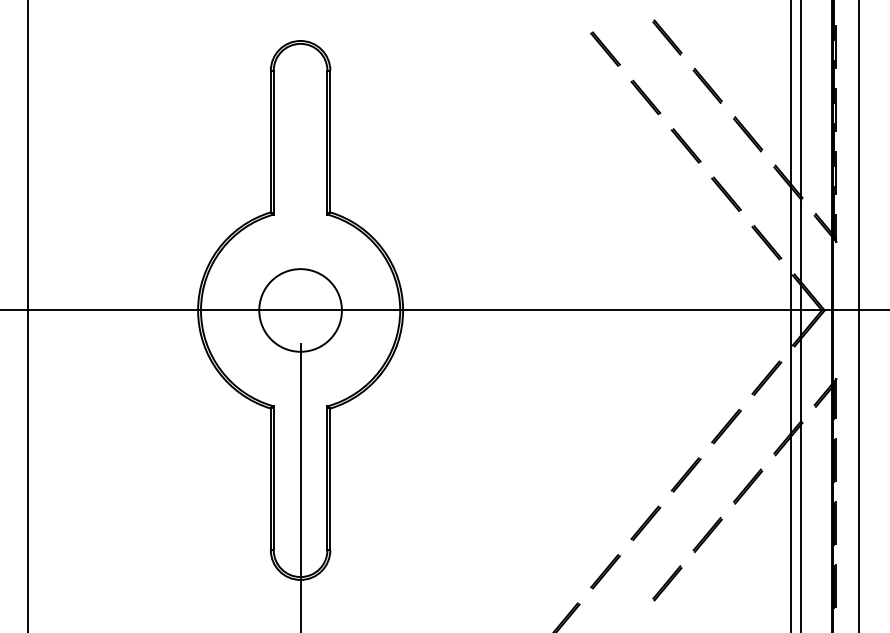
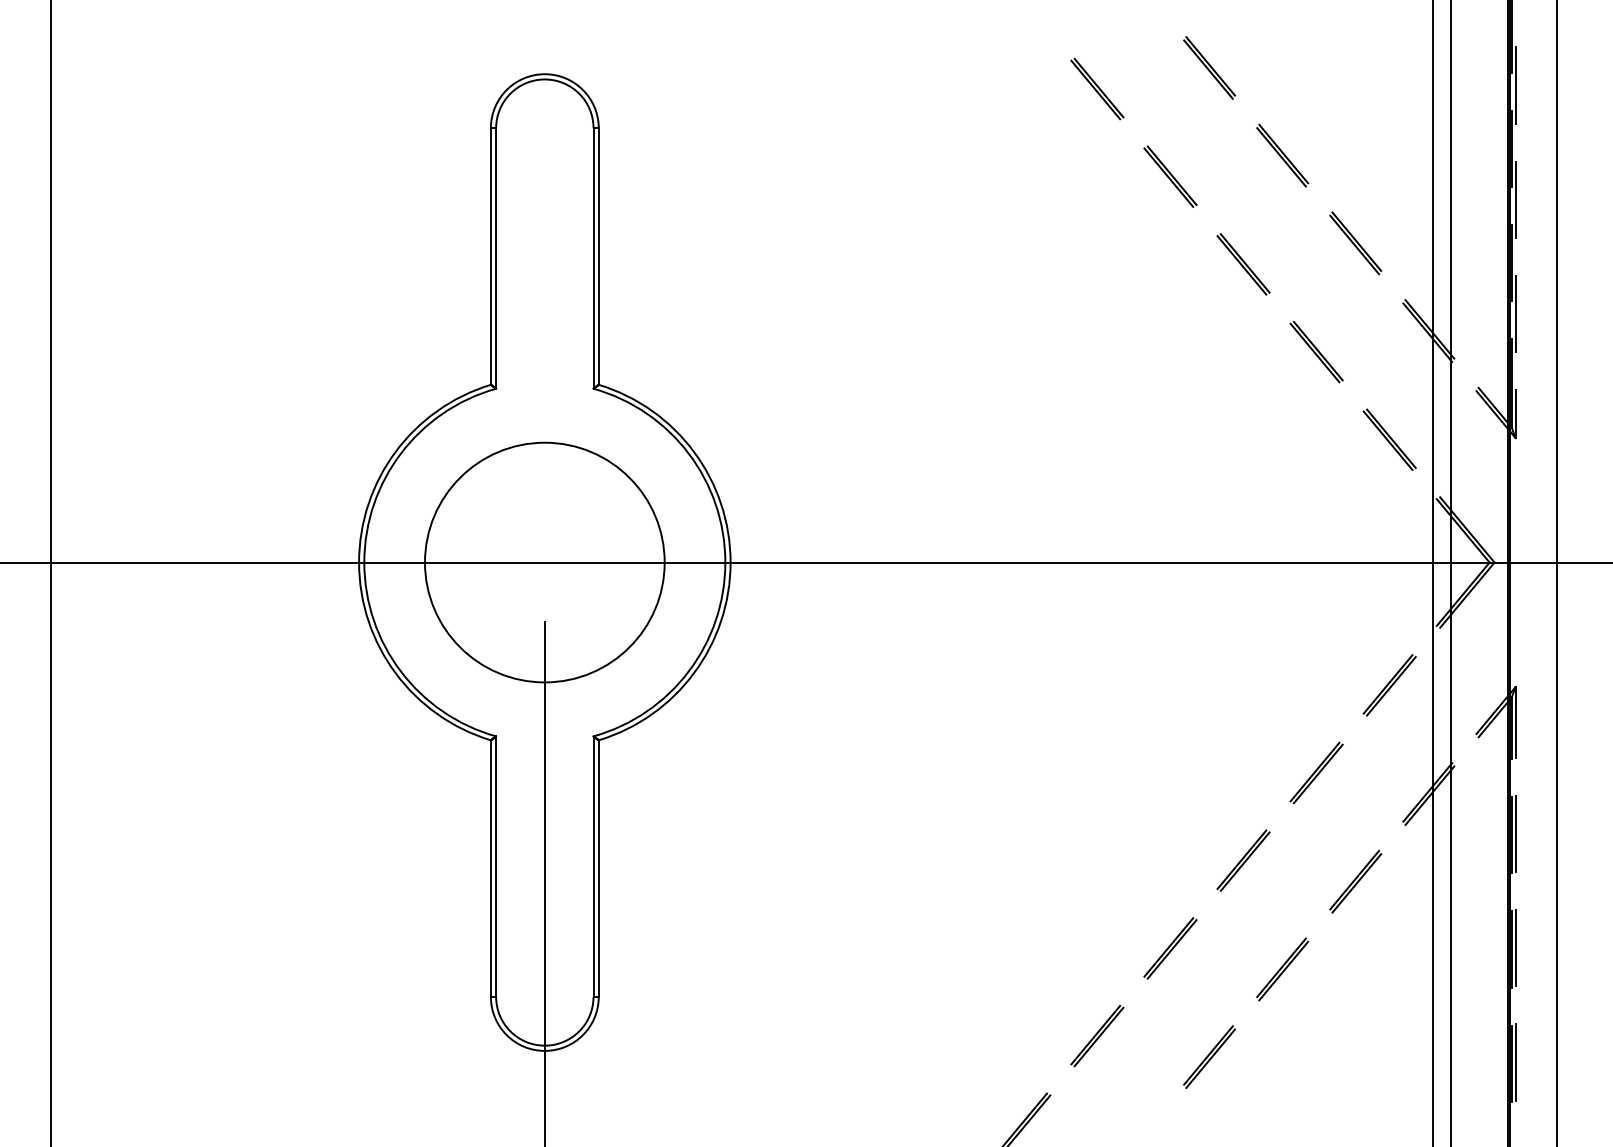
circle: (300, 310) -> (544, 562), size x1.6

